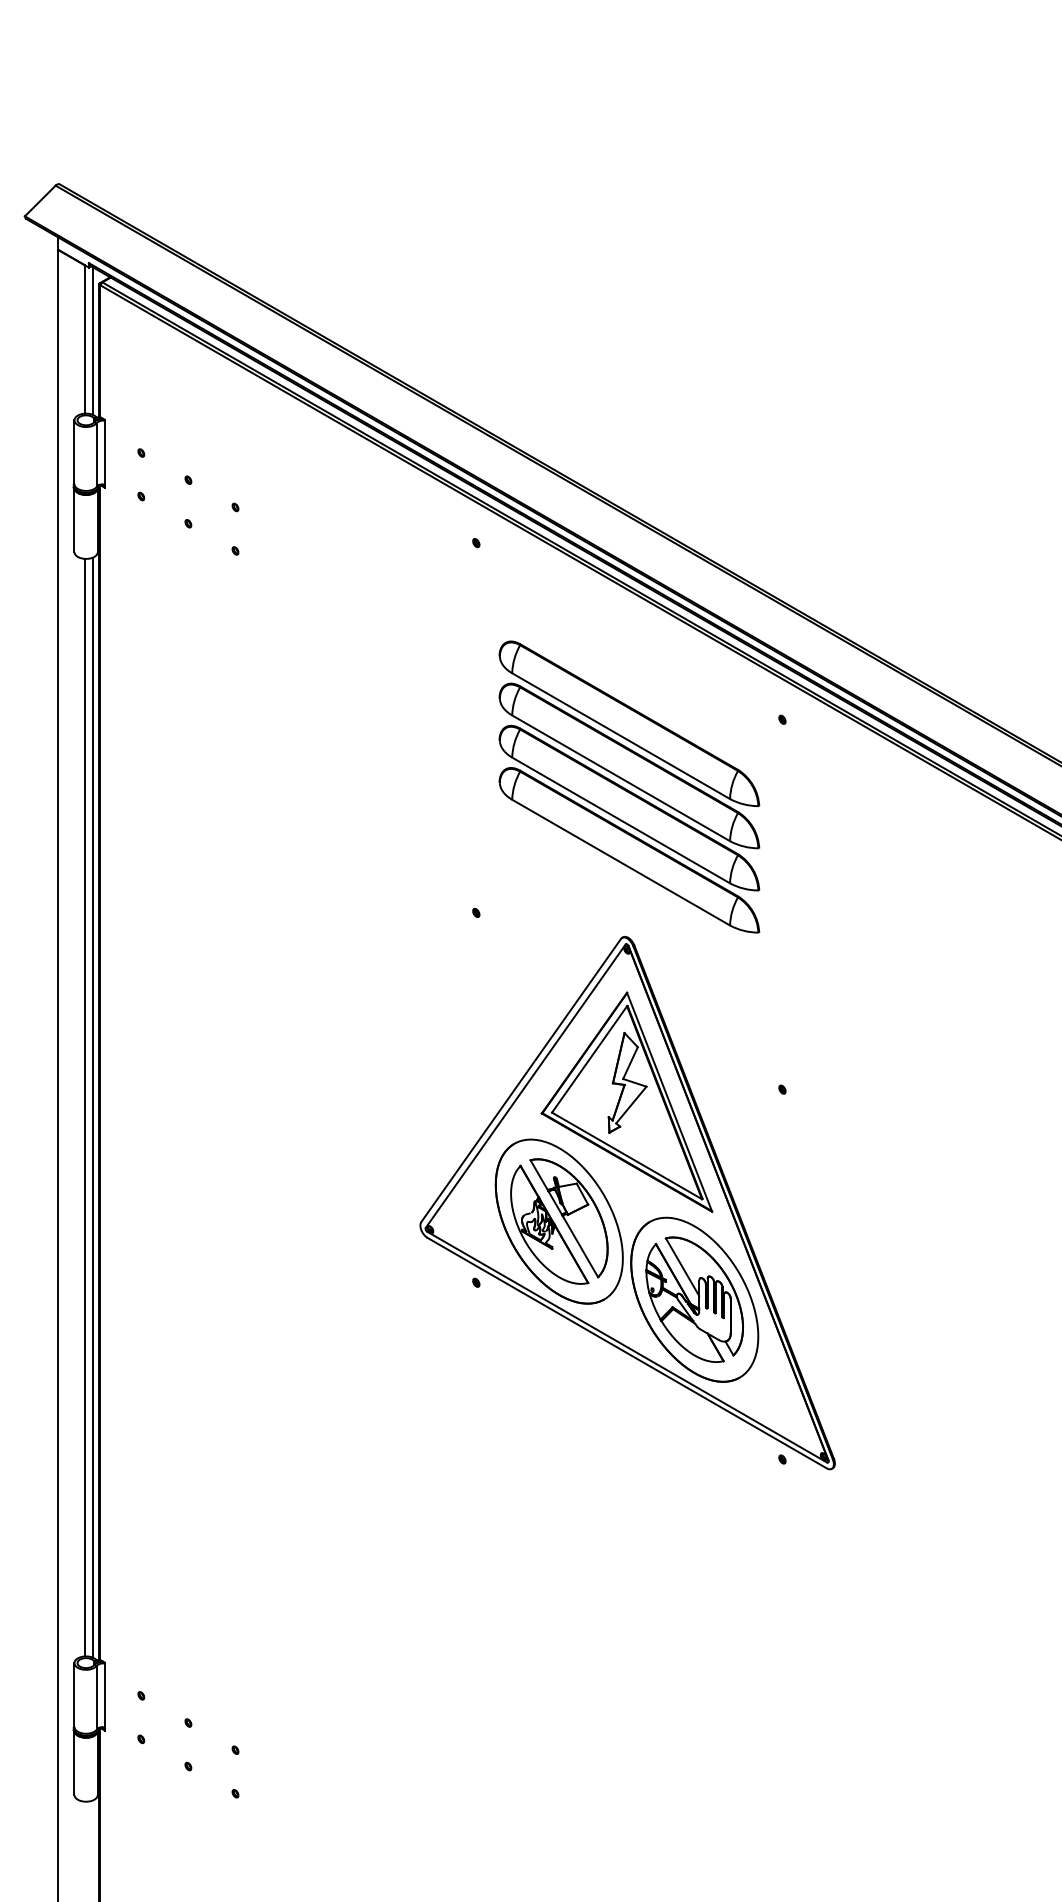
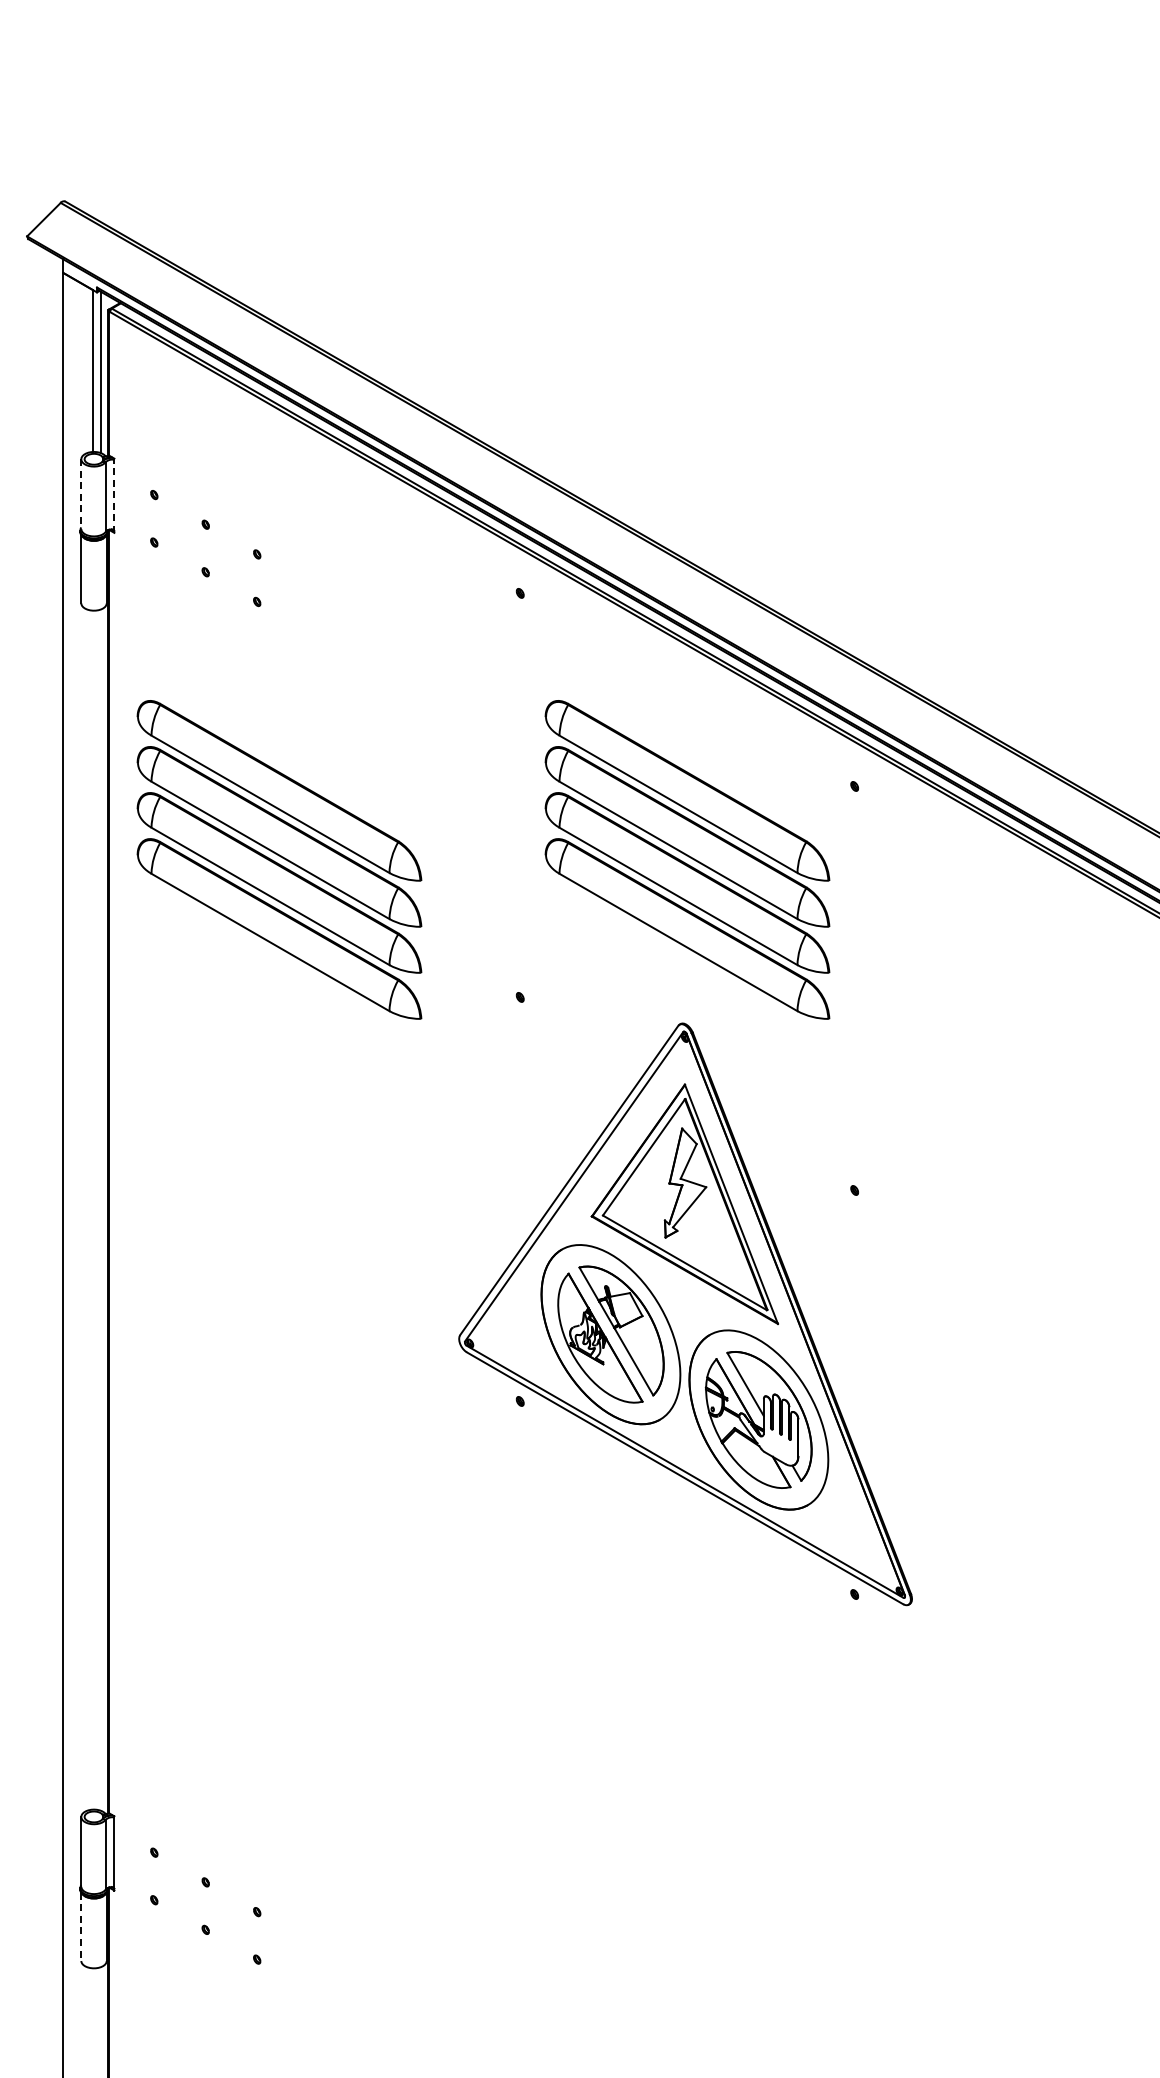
line: (74, 452) -> (81, 494), solid -> dashed
line: (104, 453) -> (114, 495), solid -> dashed
part: (255, 786) -> (279, 859), added
line: (84, 1107) -> (92, 1209), removed
line: (92, 1107) -> (101, 1209), removed
line: (74, 1764) -> (81, 1927), solid -> dashed

